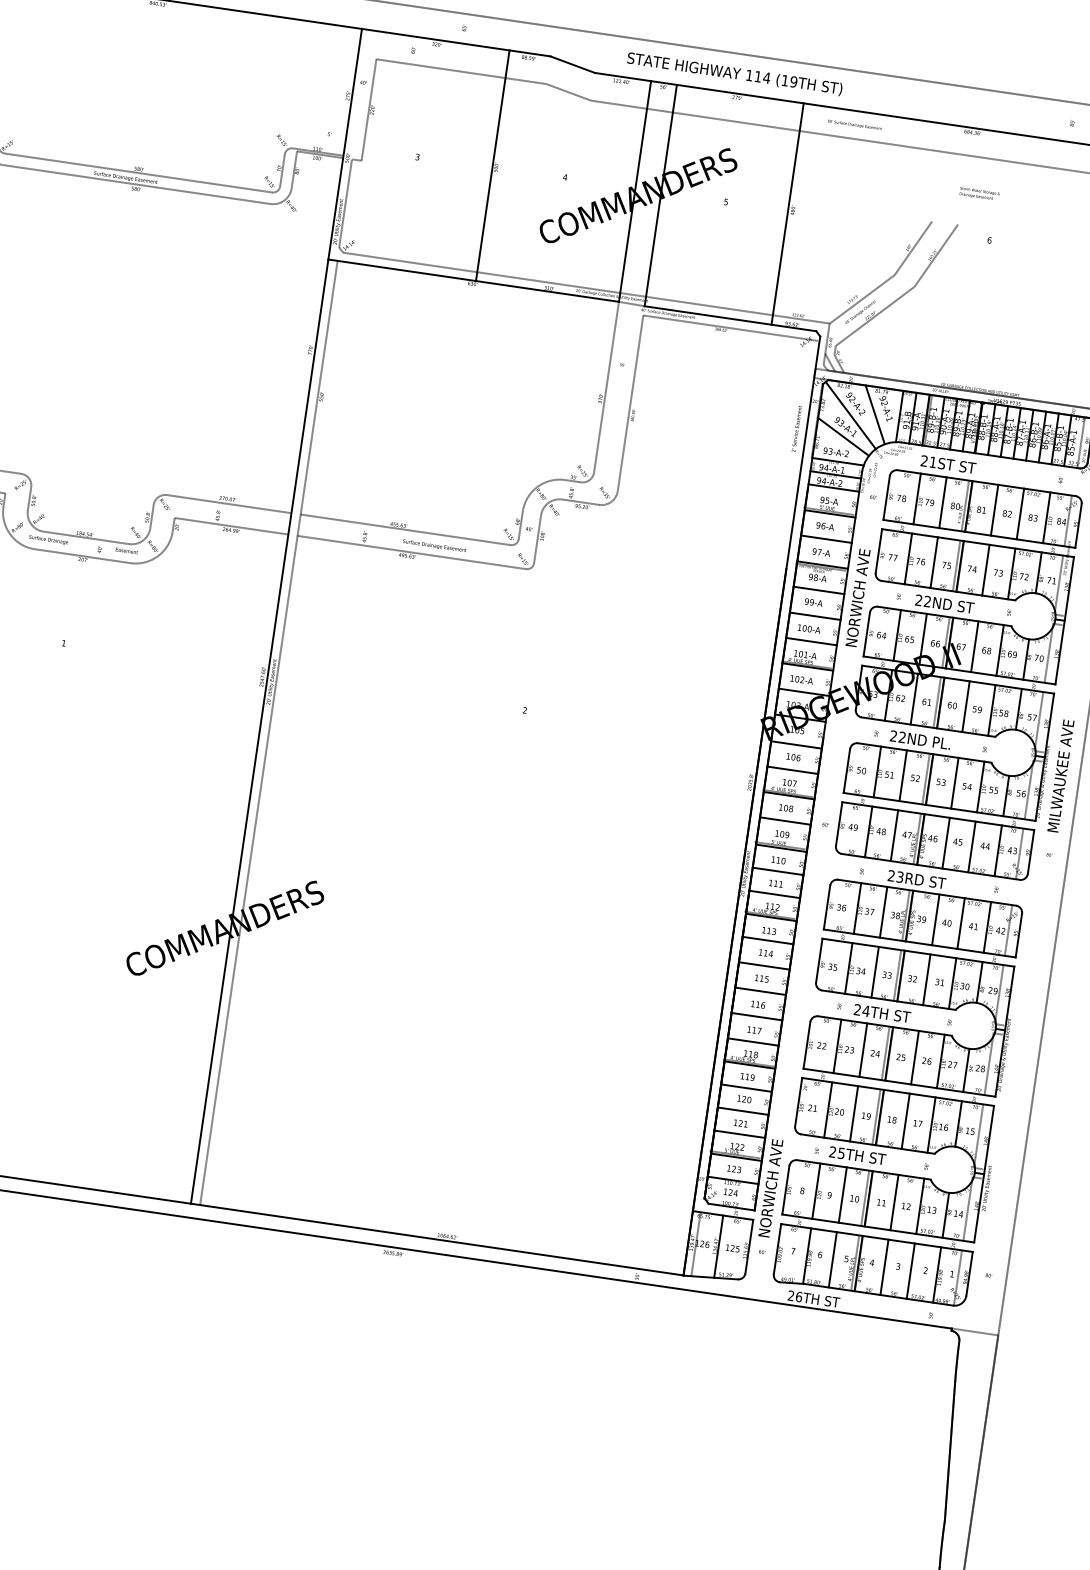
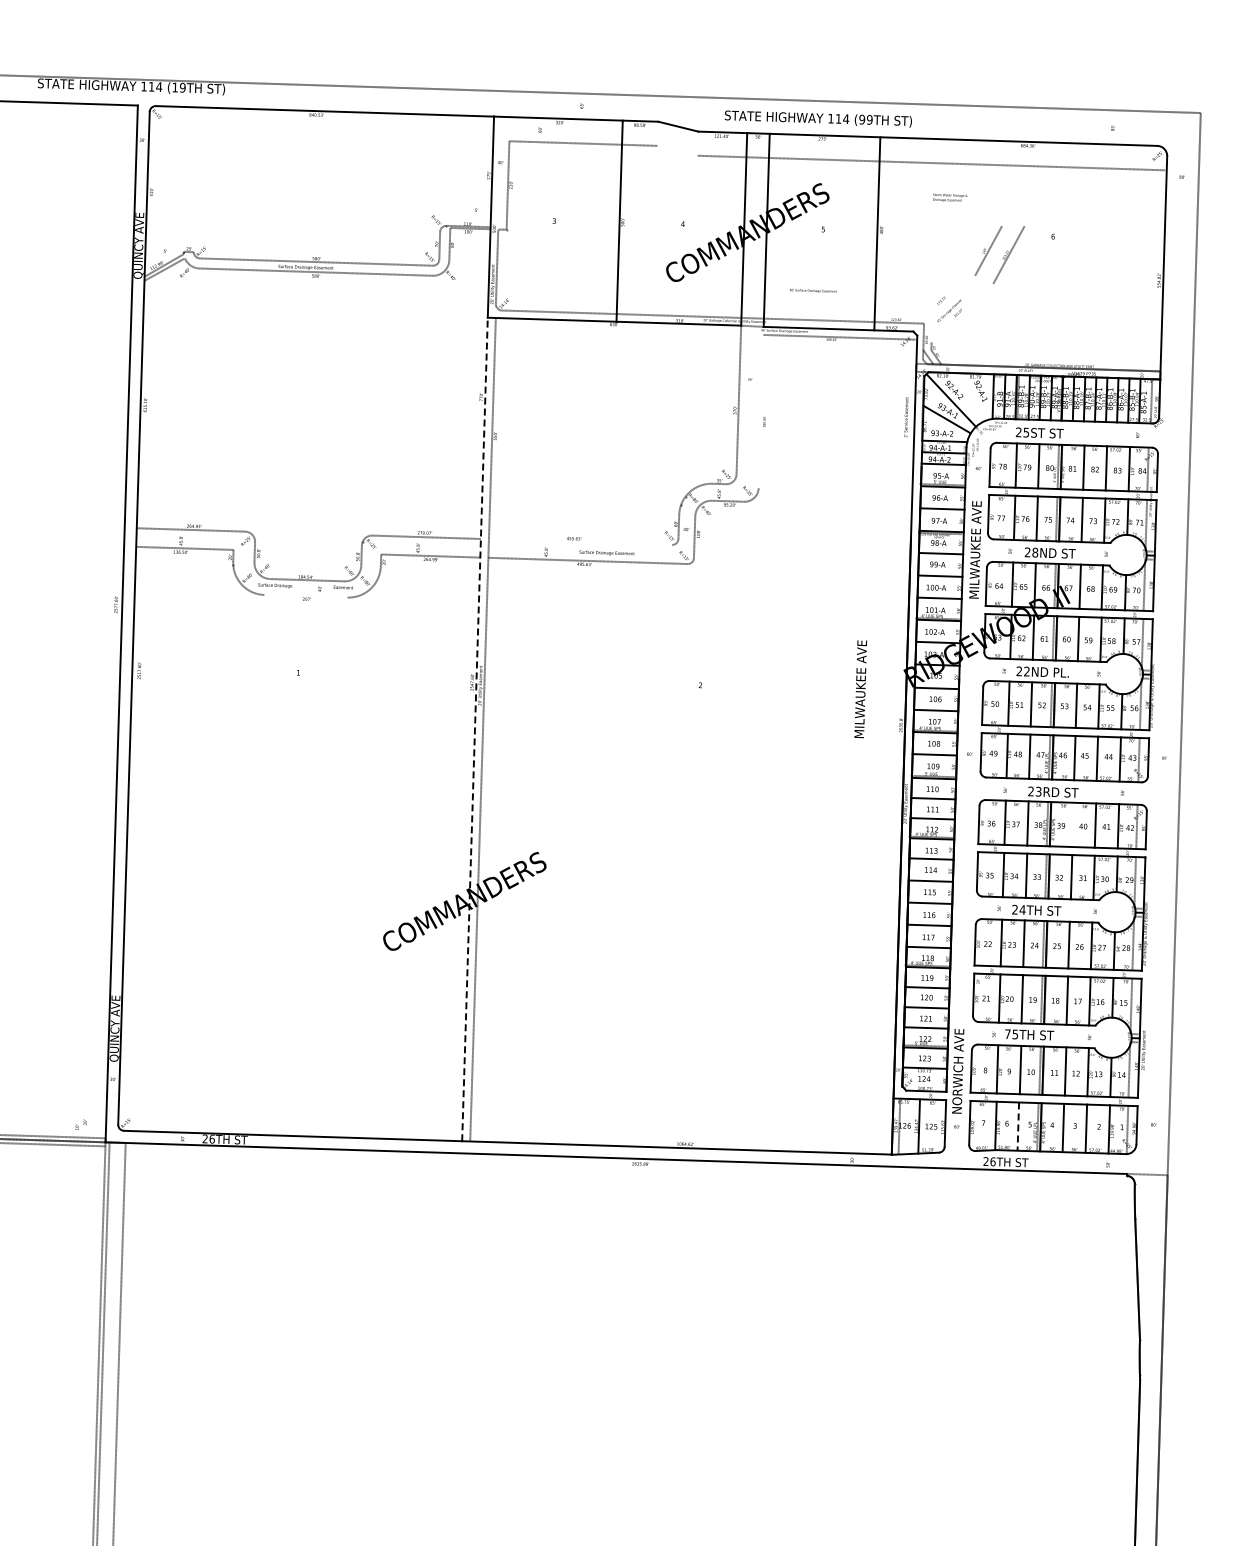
text: (785, 80) -> (862, 119), (19TH -> (99TH
line: (568, 91) -> (677, 150), removed
text: (855, 124) -> (813, 290), moved
text: (980, 193) -> (950, 197), moved
line: (862, 299) -> (949, 299), removed
line: (875, 315) -> (962, 312), removed
line: (629, 403) -> (760, 411), removed
line: (875, 414) -> (972, 397), removed
text: (933, 462) -> (1026, 432), 21ST -> 25ST
line: (405, 529) -> (580, 541), removed
line: (82, 555) -> (305, 595), removed
text: (859, 588) -> (975, 548), NORWICH AVE -> MILWAUKEE AVE
text: (927, 601) -> (1035, 552), 22ND -> 28ND
line: (259, 731) -> (474, 729), solid -> dashed
text: (1060, 776) -> (860, 689), moved
line: (935, 919) -> (1073, 824), removed
text: (832, 1152) -> (1007, 1034), 25TH -> 75TH
line: (832, 1260) -> (1018, 1127), solid -> dashed

